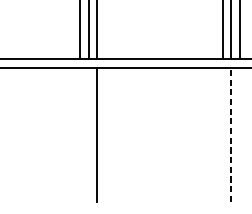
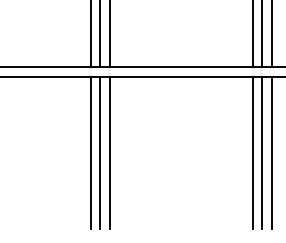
line: (79, 134) -> (90, 152), added
line: (88, 134) -> (100, 152), added
line: (222, 134) -> (252, 152), added
line: (231, 134) -> (262, 152), dashed -> solid
line: (239, 134) -> (272, 152), added

